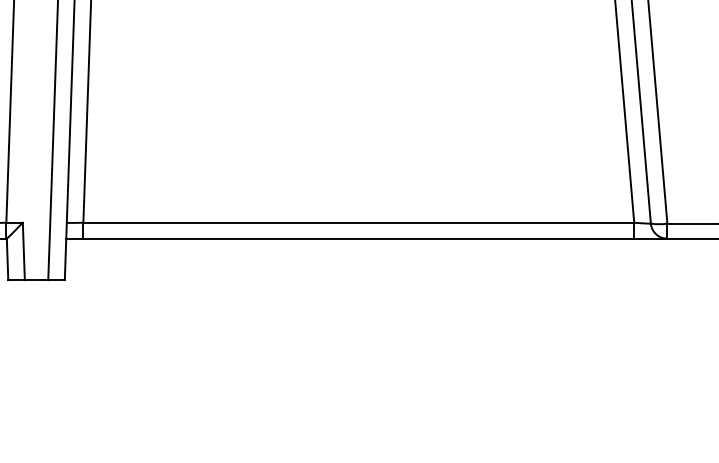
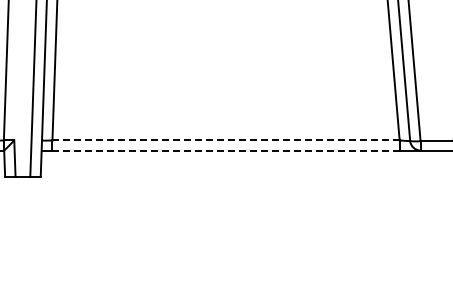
line: (359, 222) -> (226, 140), solid -> dashed
line: (359, 238) -> (226, 150), solid -> dashed

